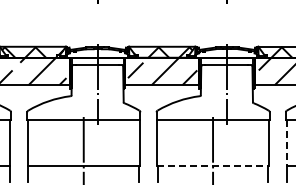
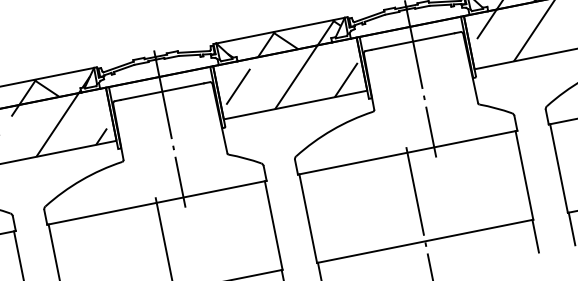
line: (286, 142) -> (558, 168), dashed -> solid
line: (213, 165) -> (426, 241), dashed -> solid

